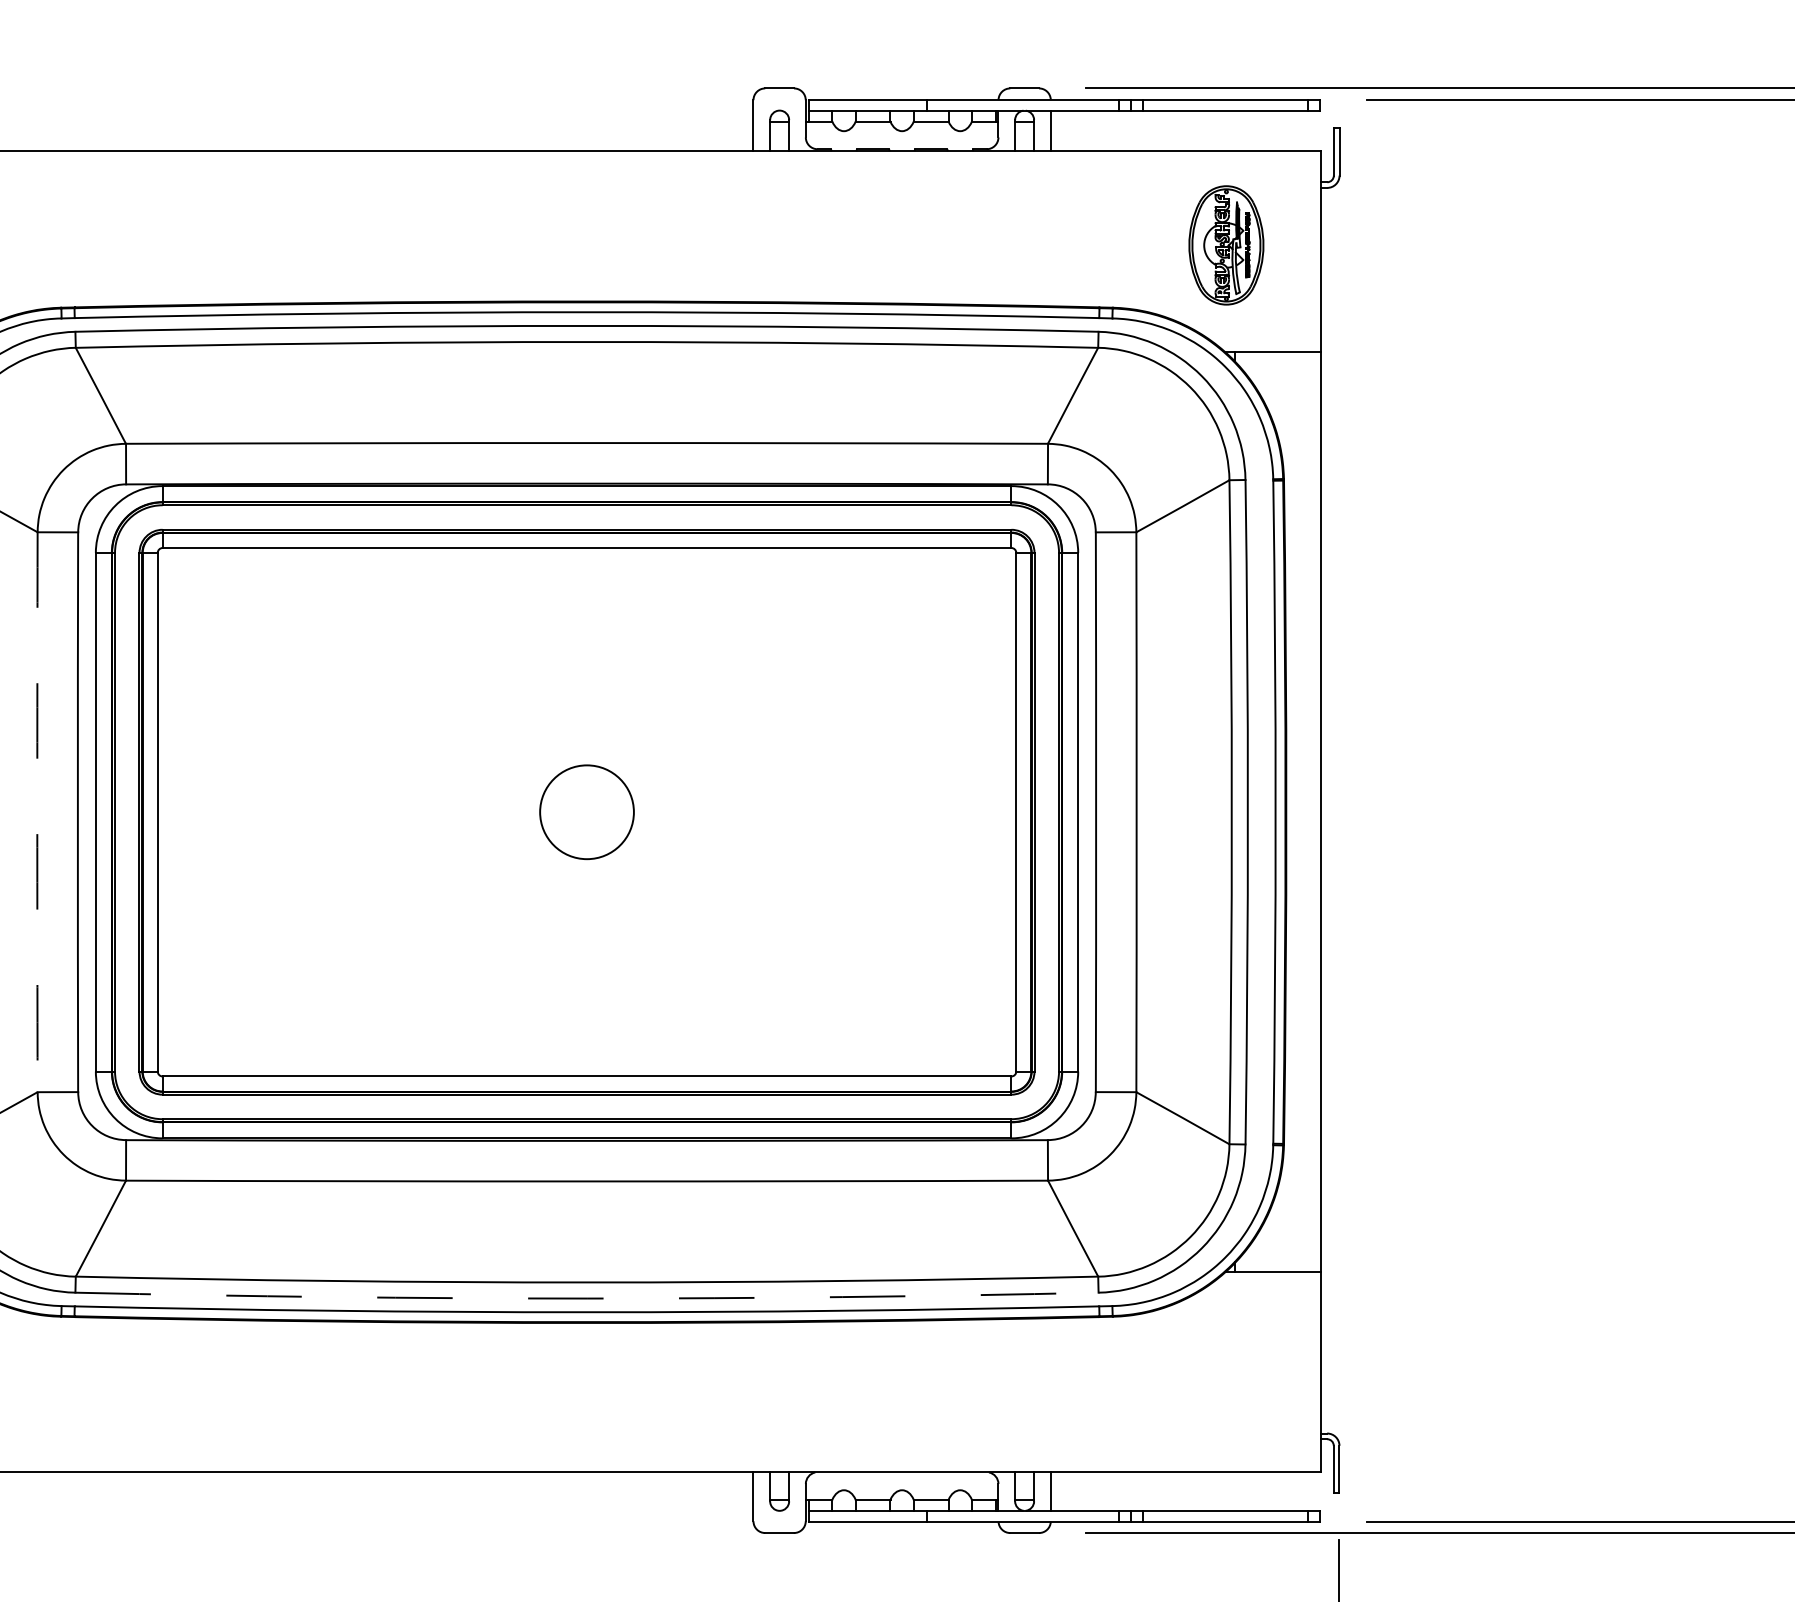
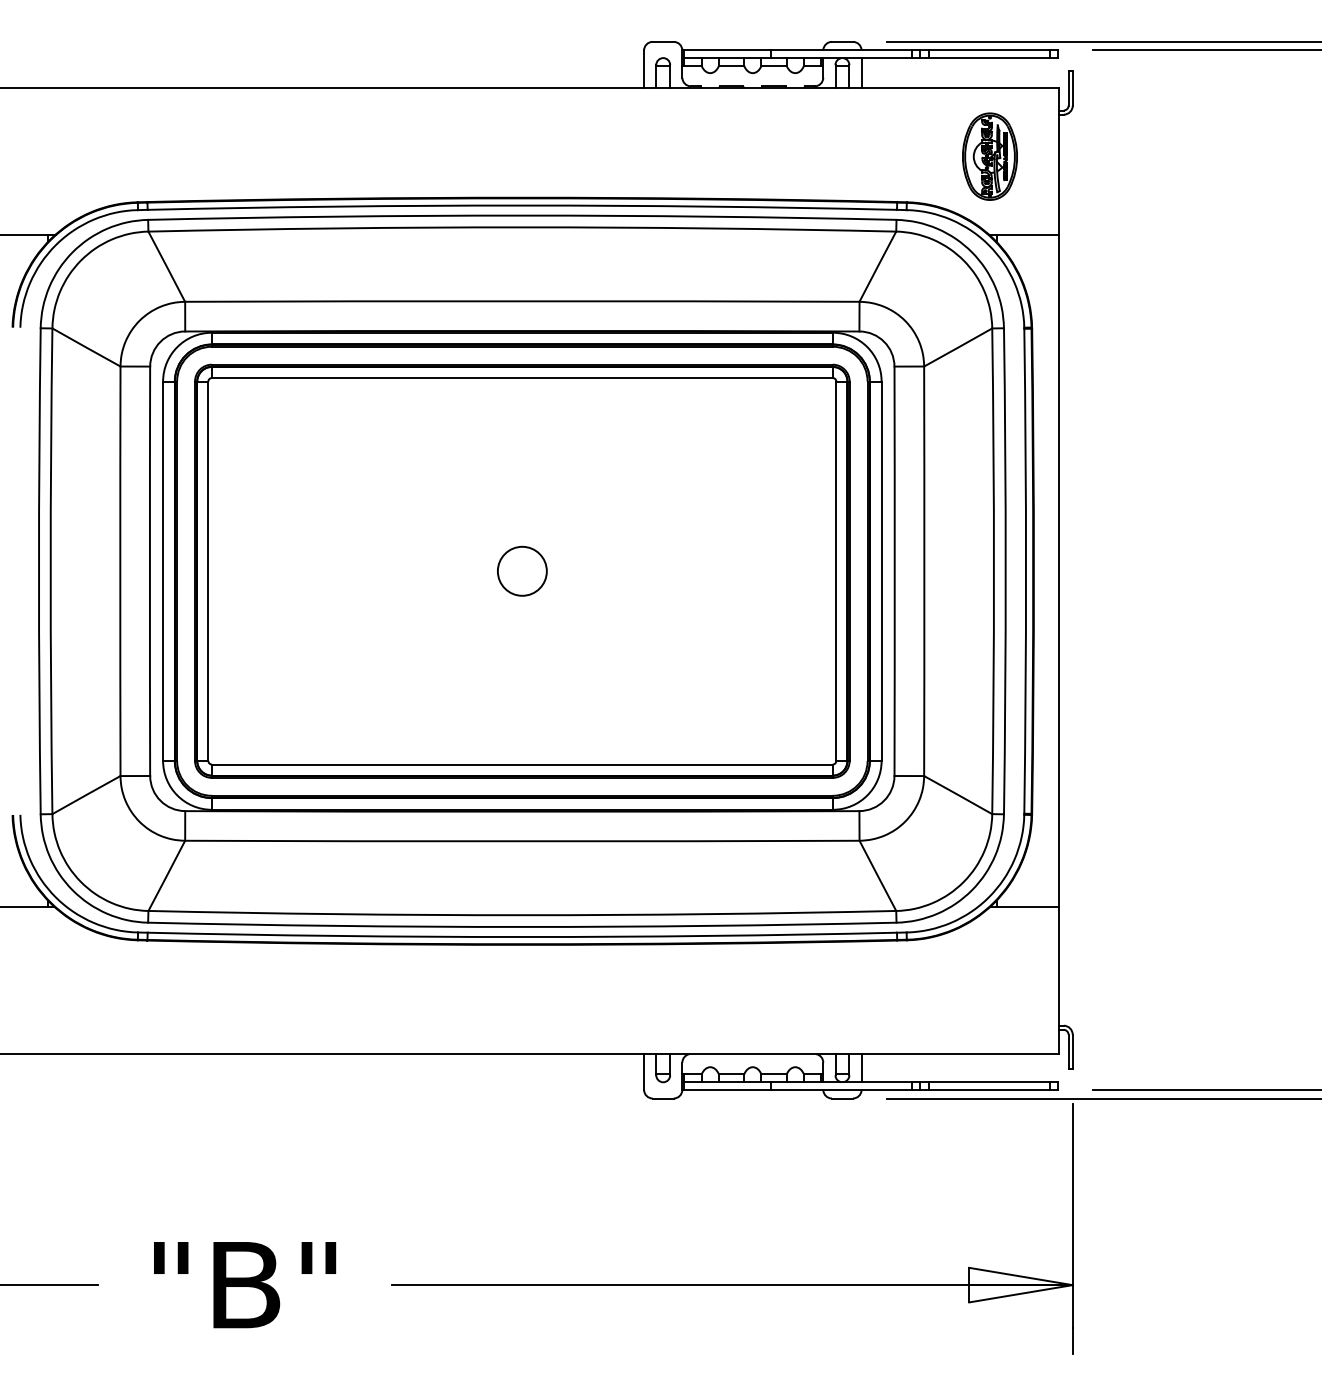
circle: (585, 811) -> (521, 570), size x0.71
arc: (37, 812) -> (120, 571), dashed -> solid
arc: (587, 1297) -> (522, 926), dashed -> solid

